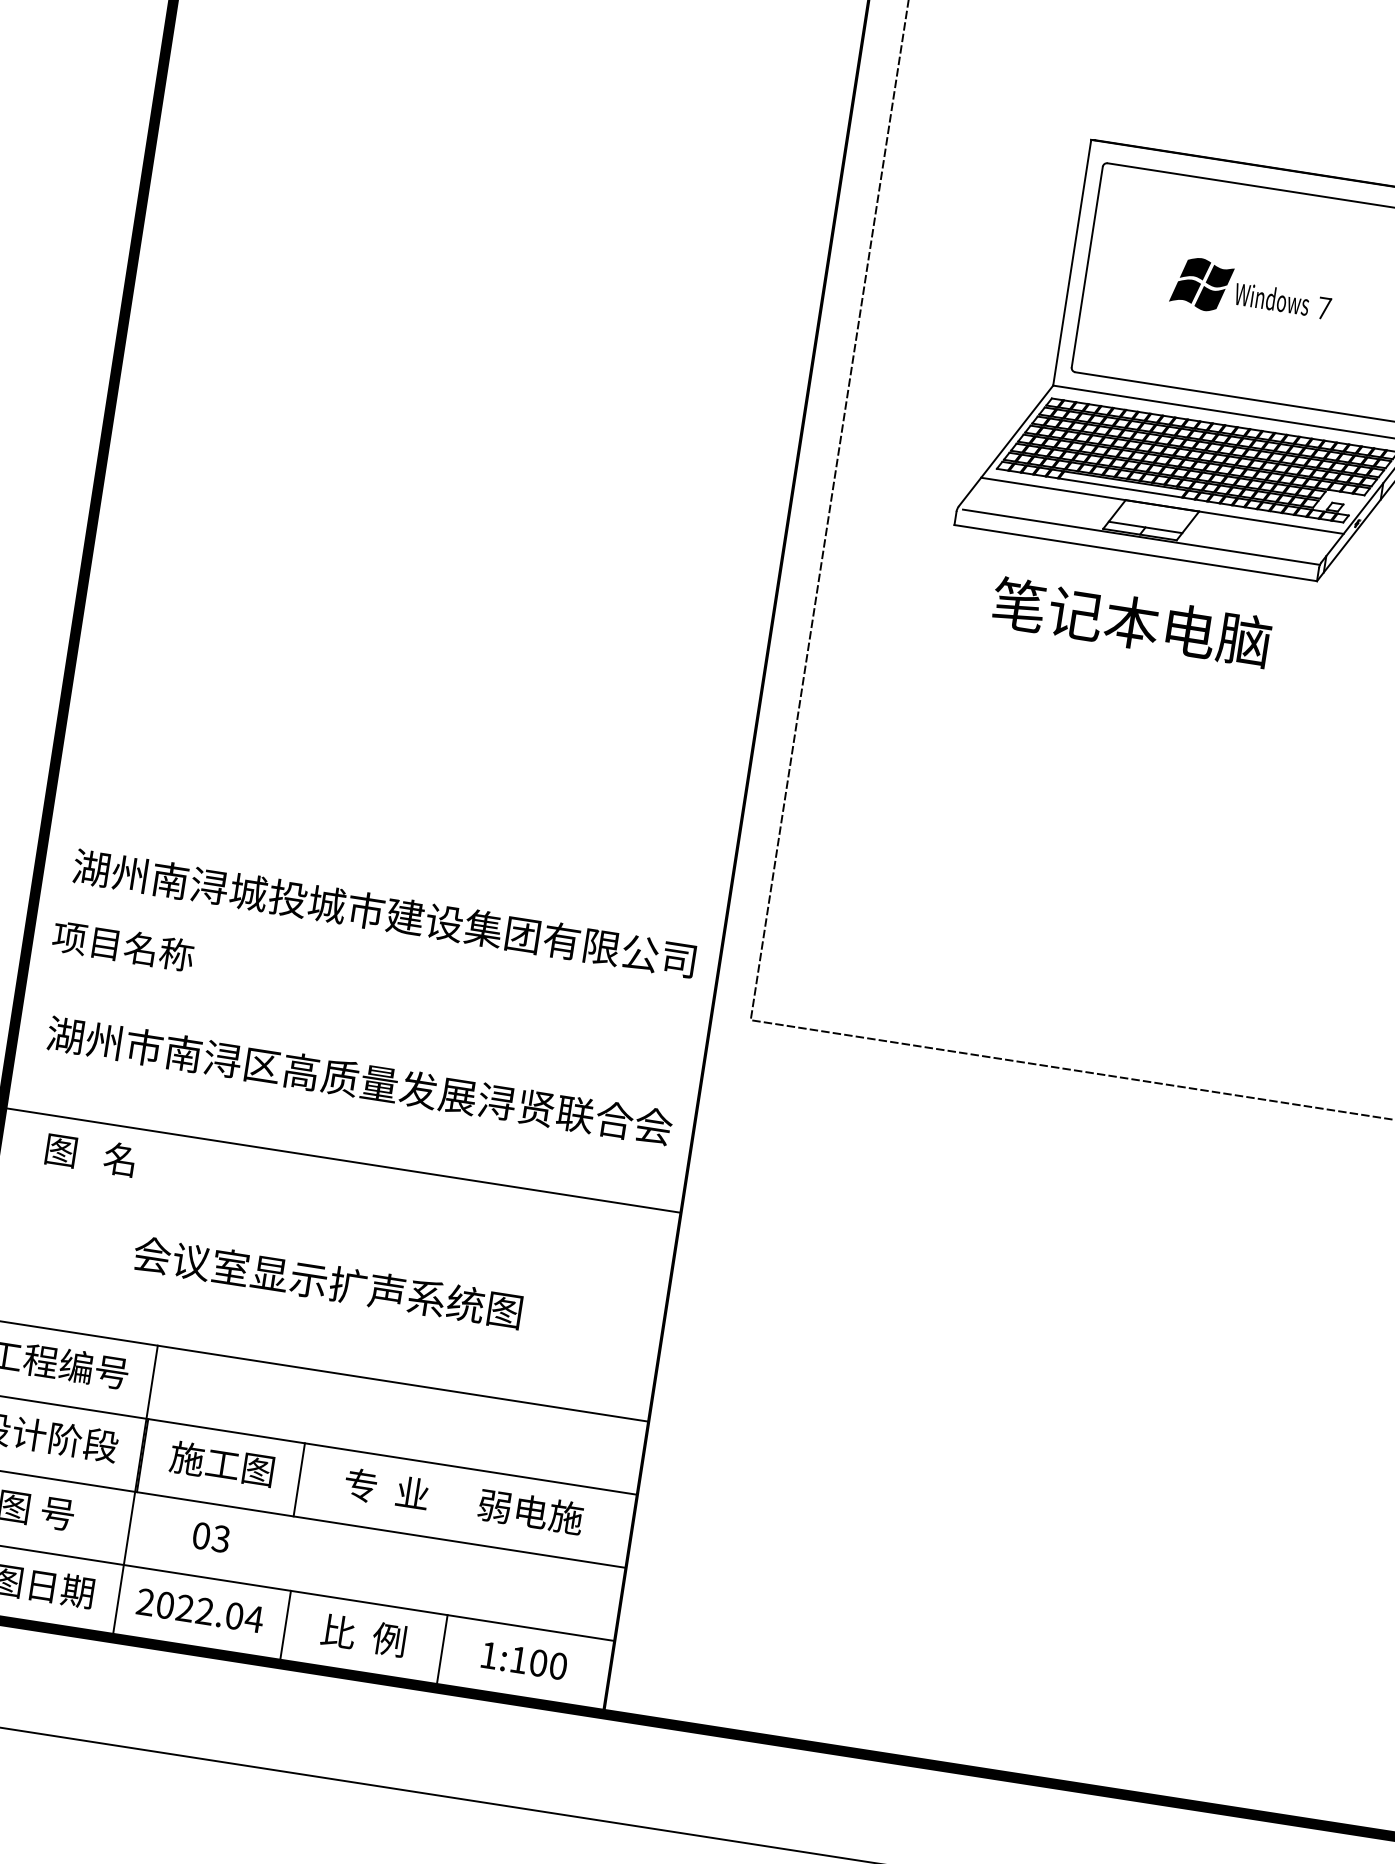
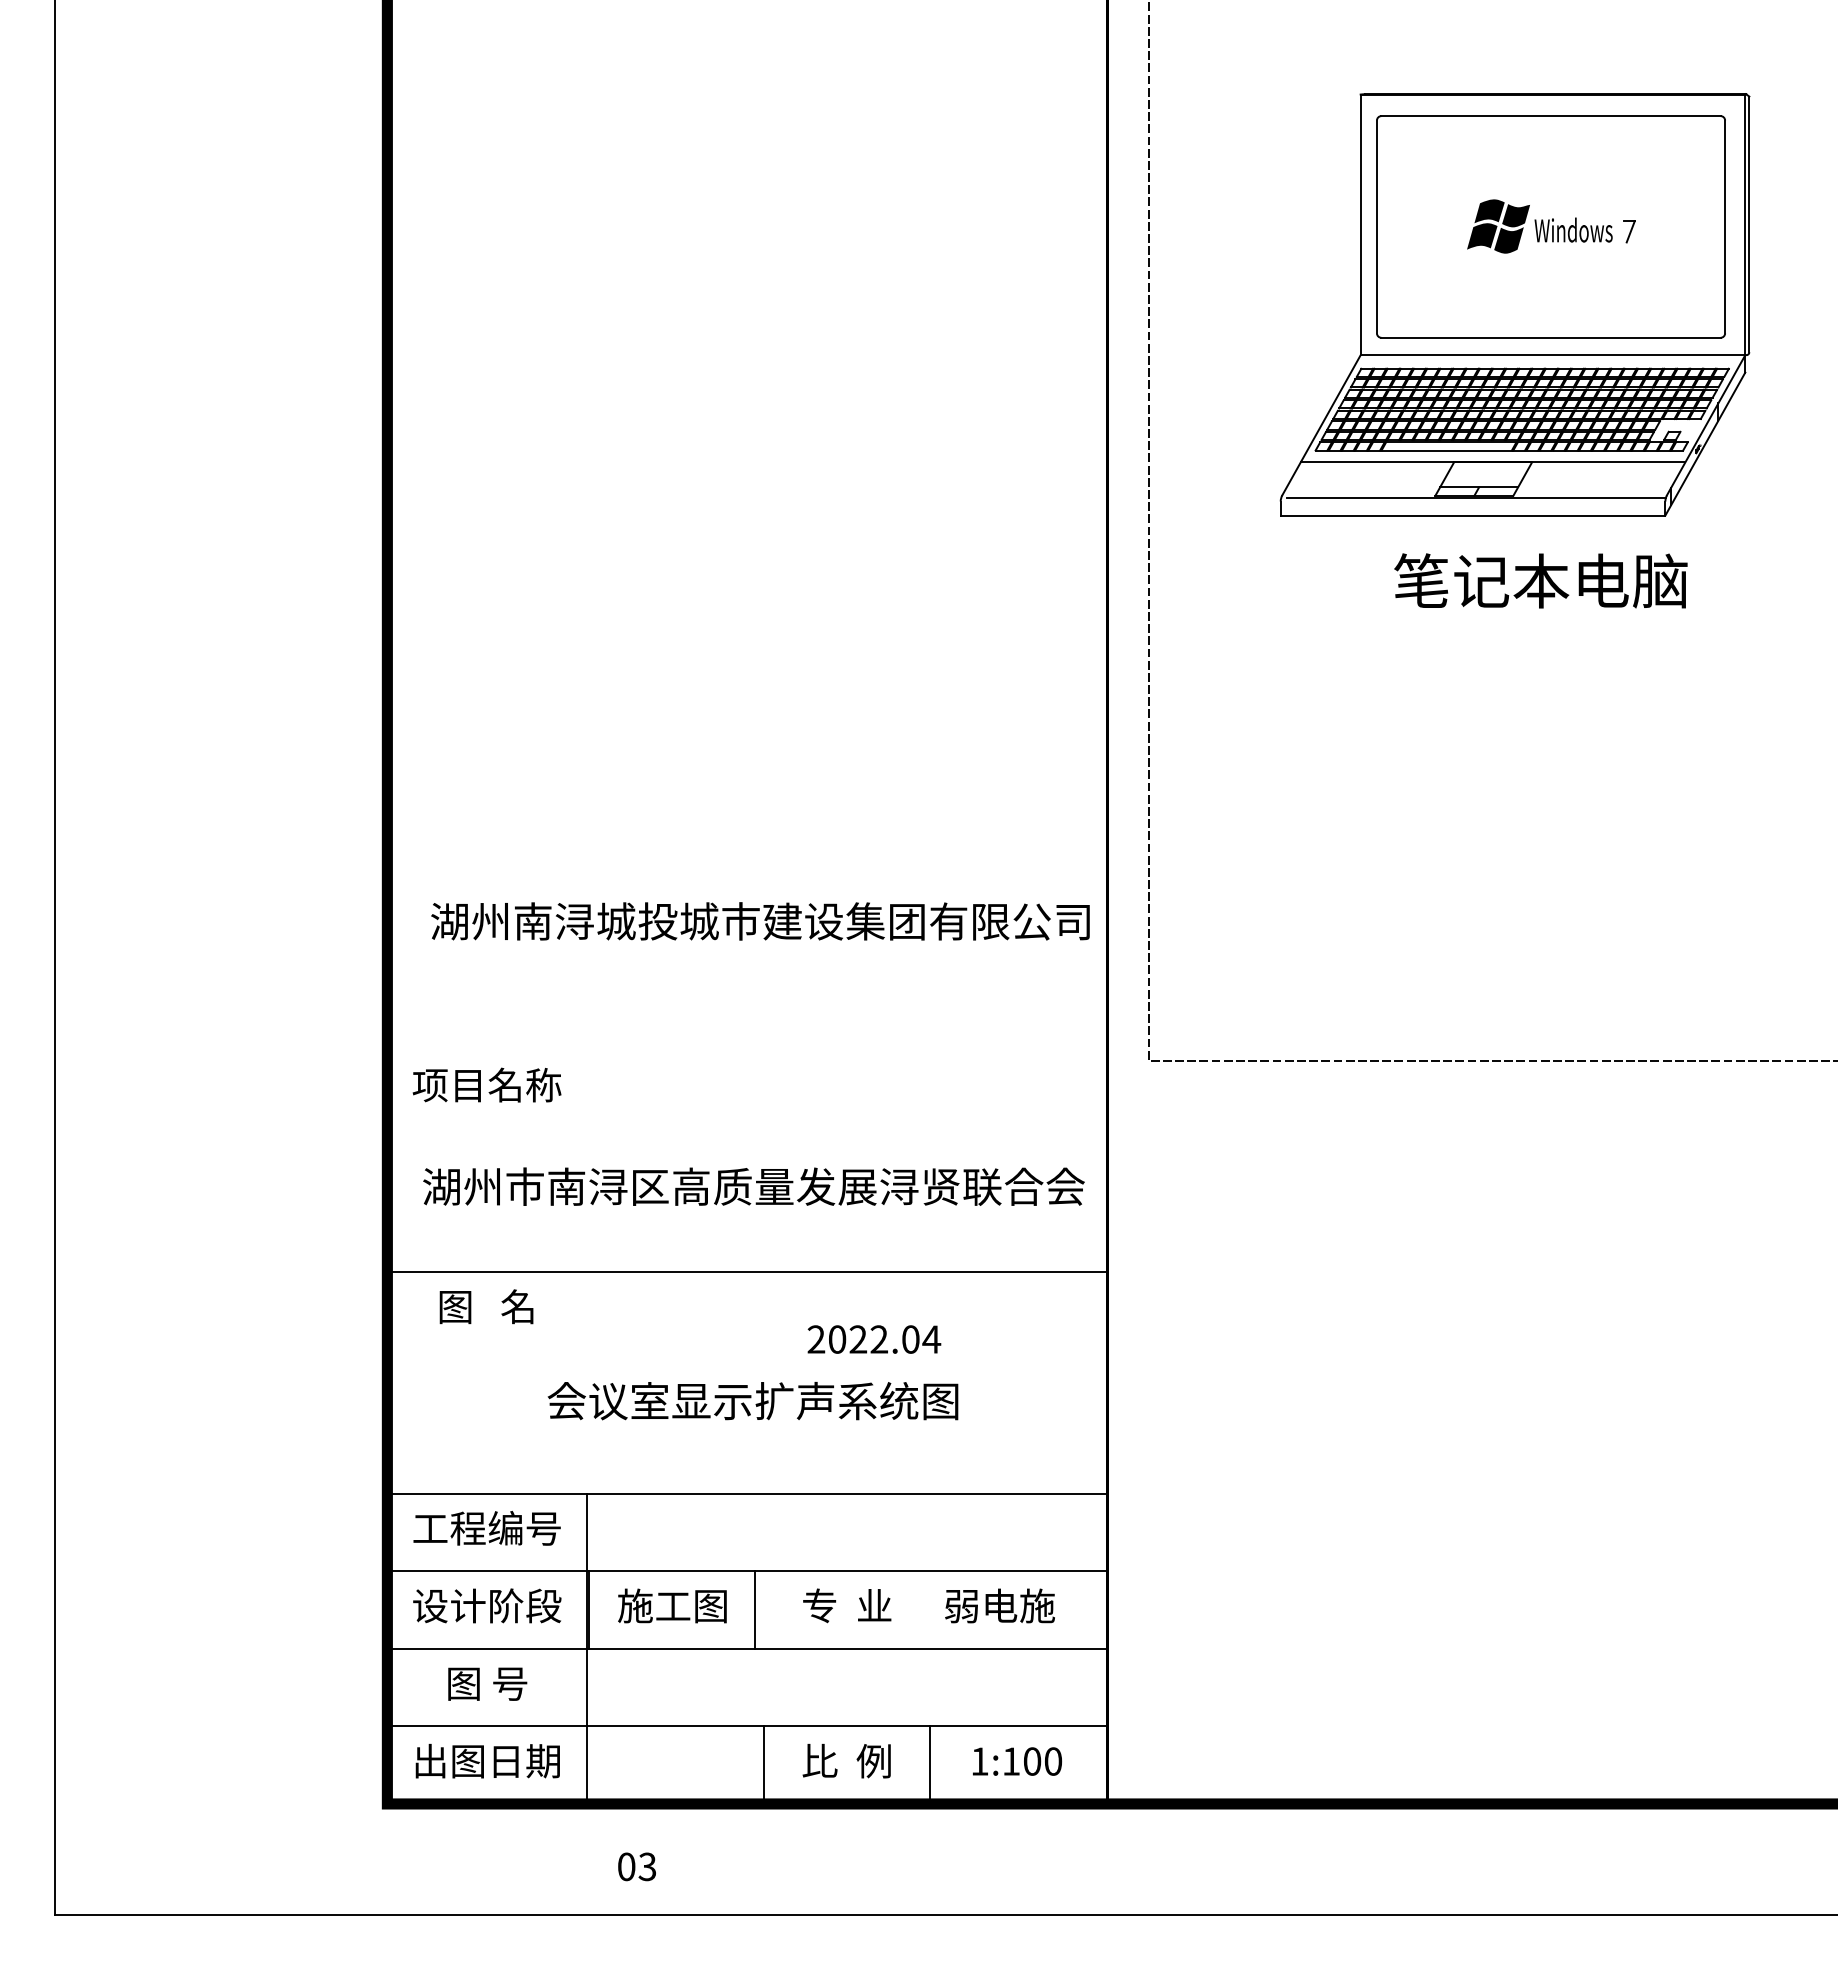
text: (1131, 621) -> (1540, 580), moved
text: (384, 913) -> (760, 921), moved
text: (210, 1537) -> (636, 1866), moved
text: (200, 1610) -> (874, 1339), moved

